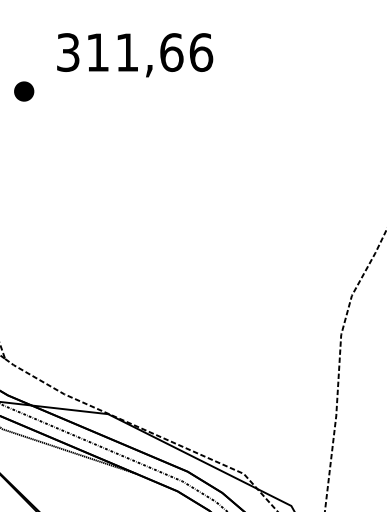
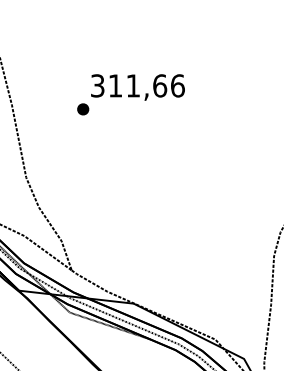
text: (134, 55) -> (137, 87), moved

